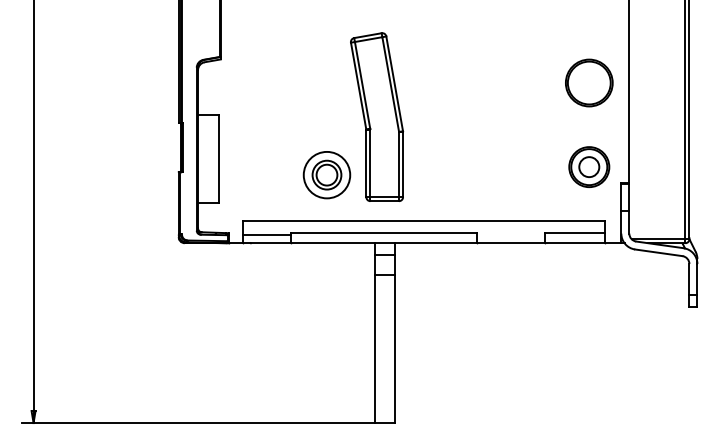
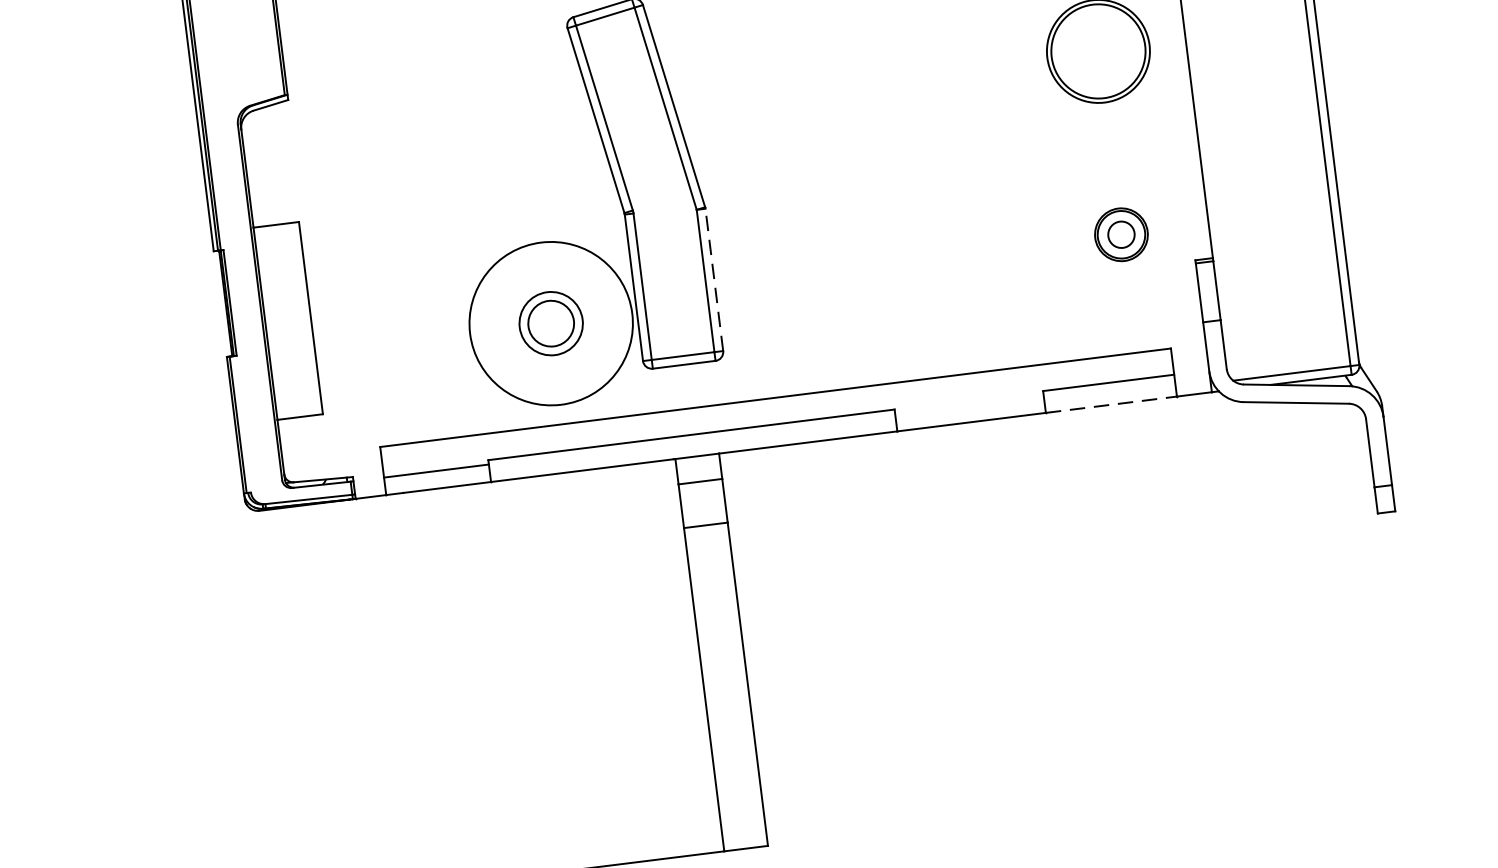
line: (403, 164) -> (715, 279), solid -> dashed
part: (589, 166) -> (1121, 233), size x0.6
circle: (326, 174) -> (549, 322), size x1.6
line: (575, 243) -> (1111, 405), solid -> dashed

